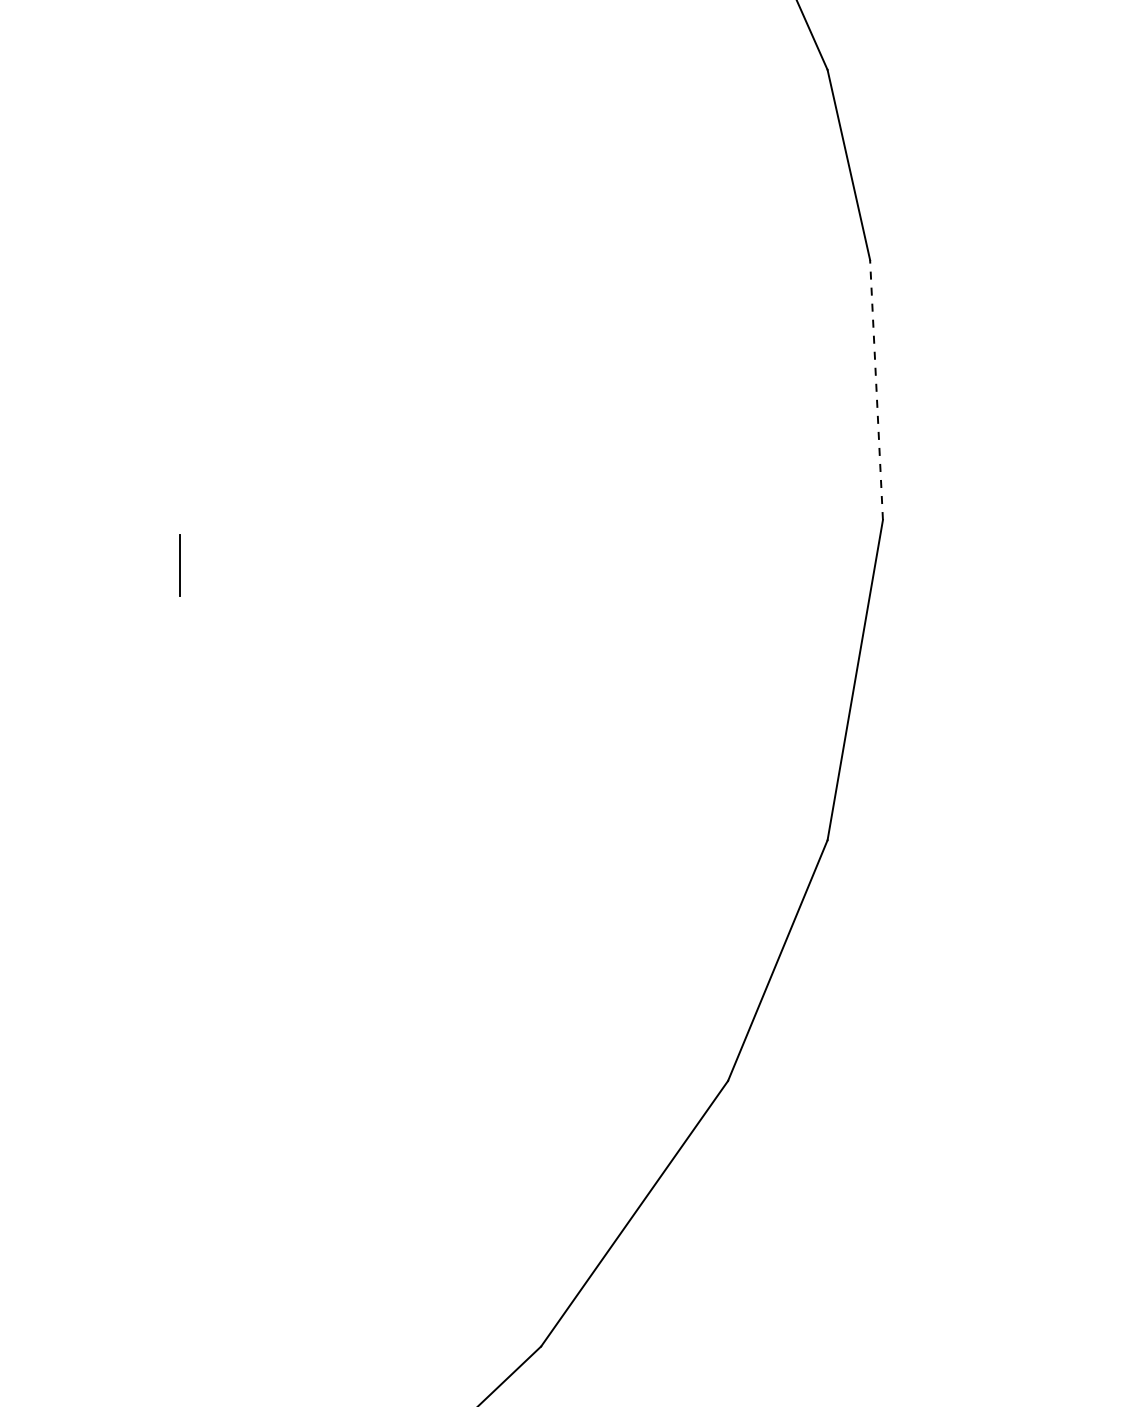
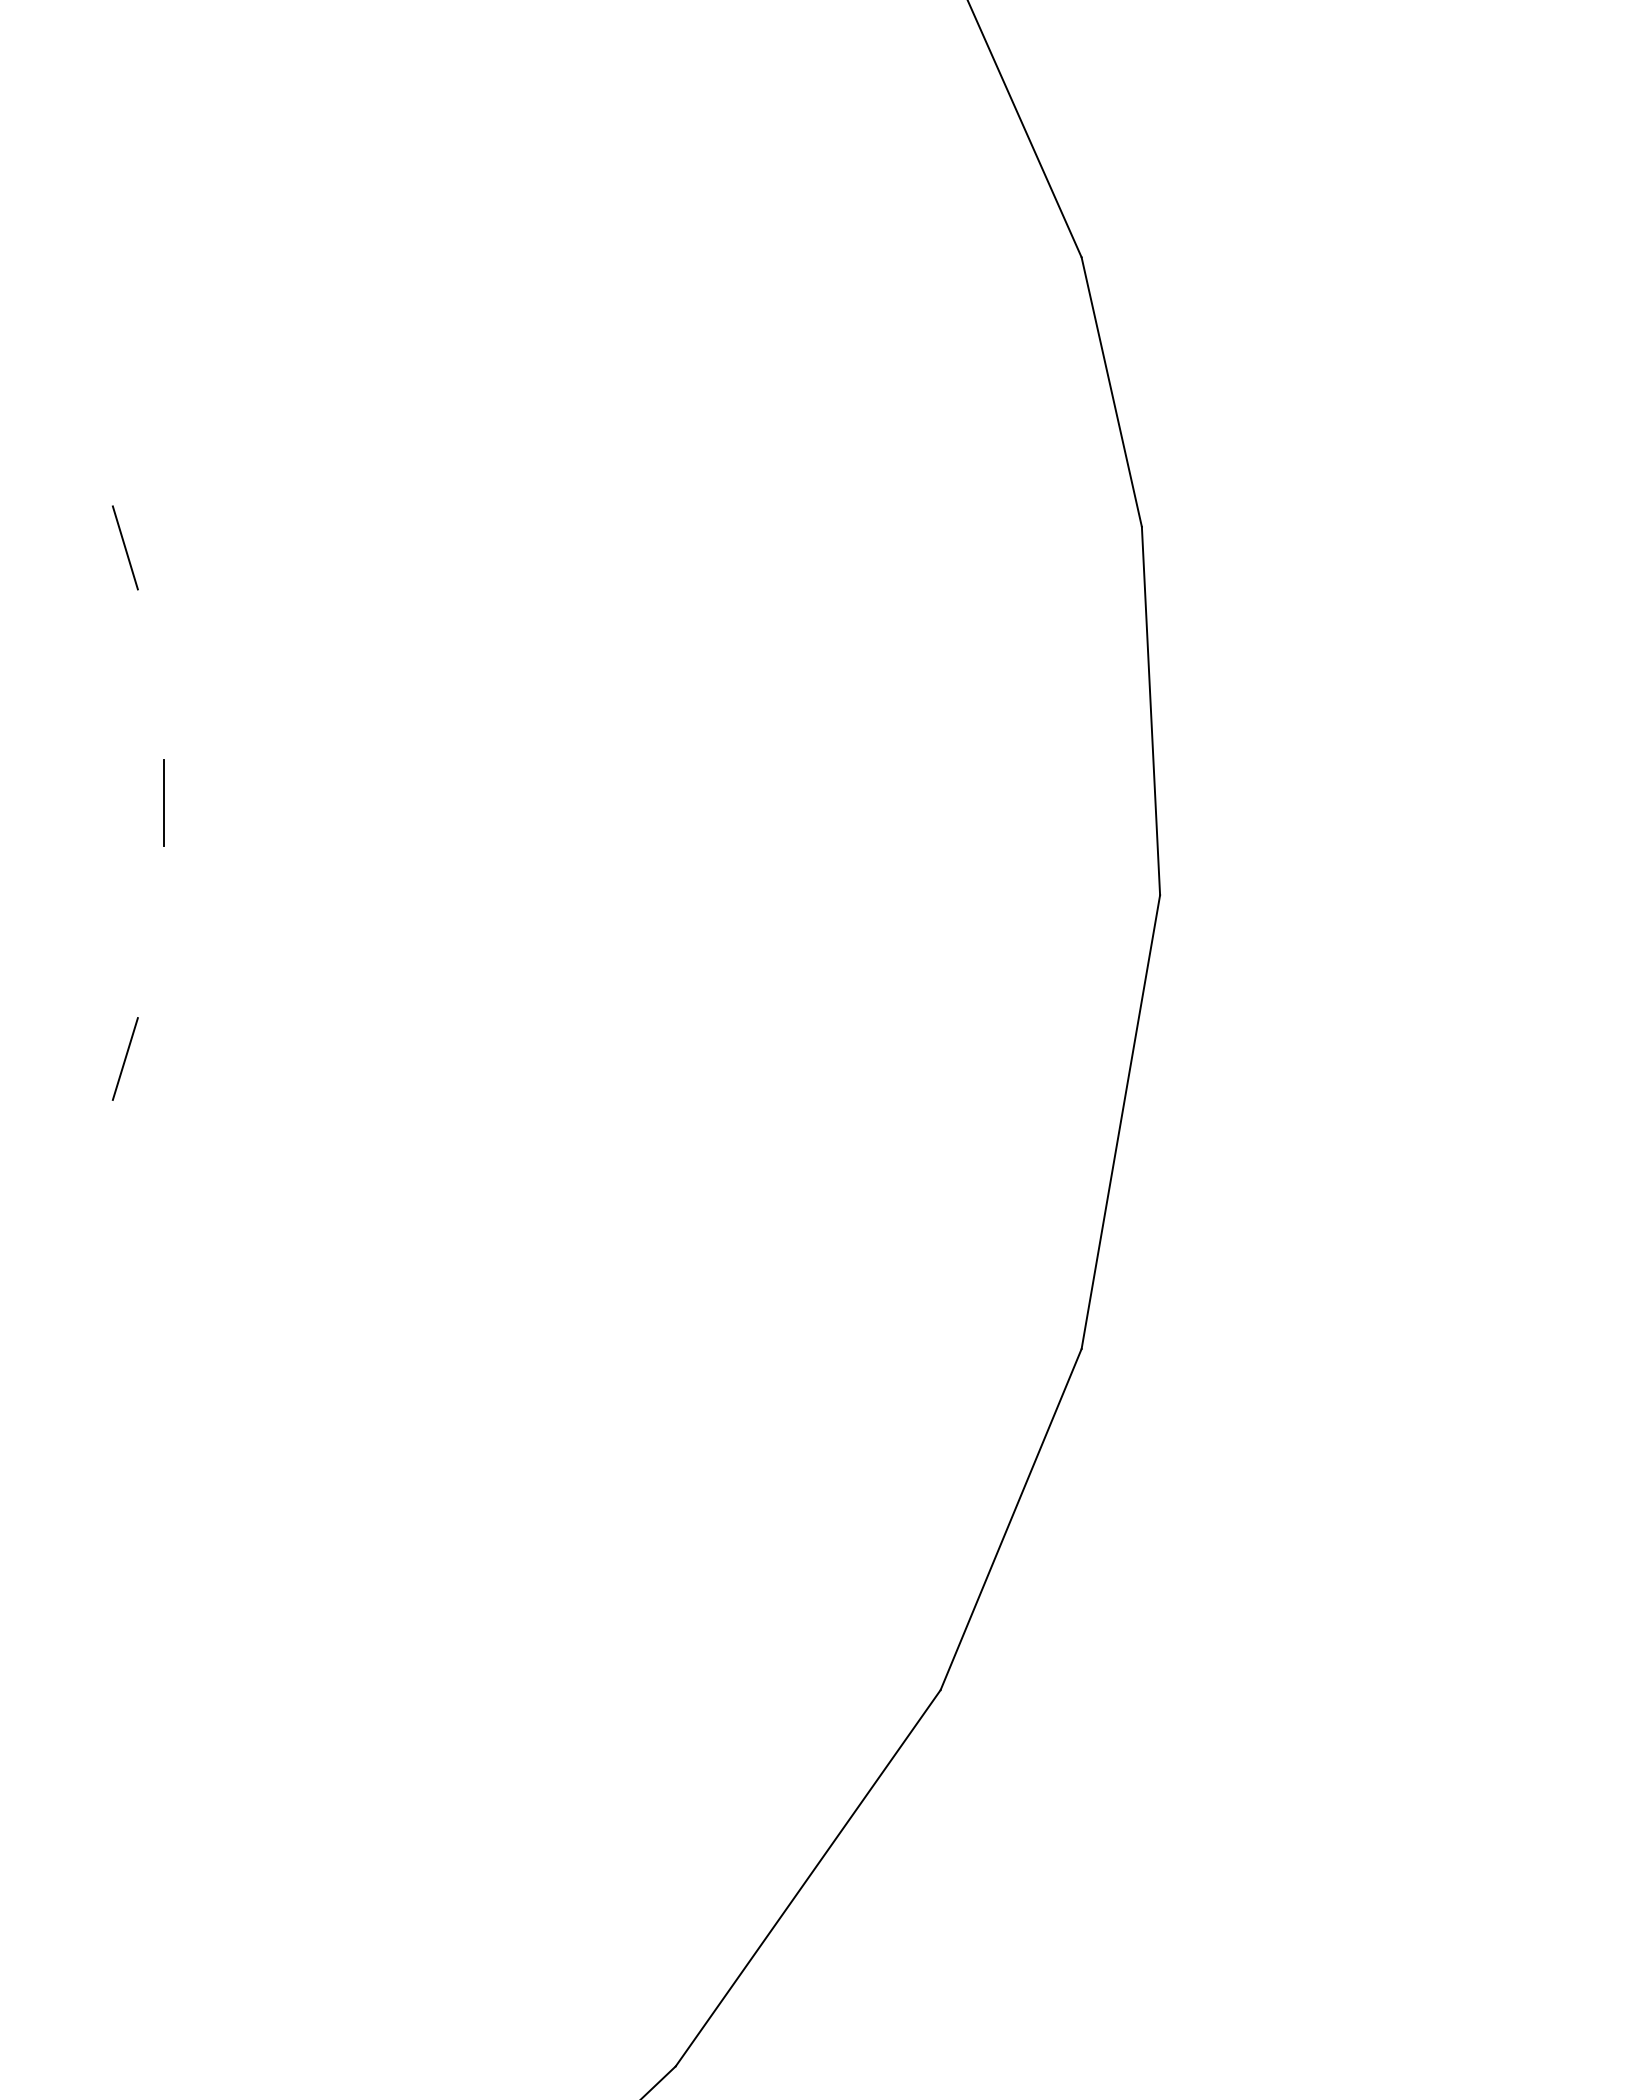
line: (152, 274) -> (124, 547), added
line: (876, 389) -> (1150, 710), dashed -> solid
line: (179, 565) -> (163, 802), moved
line: (152, 635) -> (124, 1058), added

